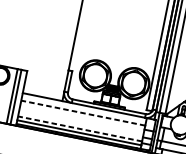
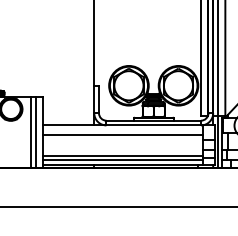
line: (82, 113) -> (122, 135), dashed -> solid
line: (79, 128) -> (122, 155), dashed -> solid

